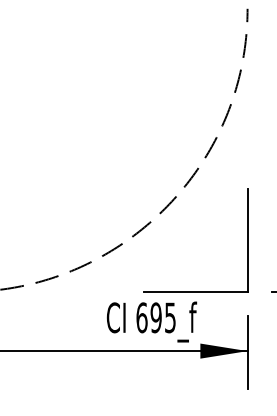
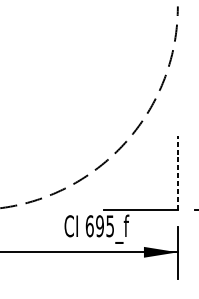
line: (247, 240) -> (177, 172), solid -> dashed
text: (151, 321) -> (96, 228), moved

